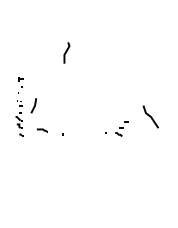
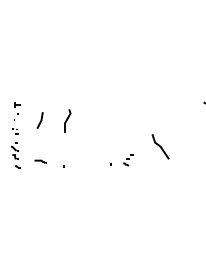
line: (66, 52) -> (67, 120), moved
line: (34, 105) -> (40, 120), moved
part: (121, 129) -> (128, 160), size x0.71

